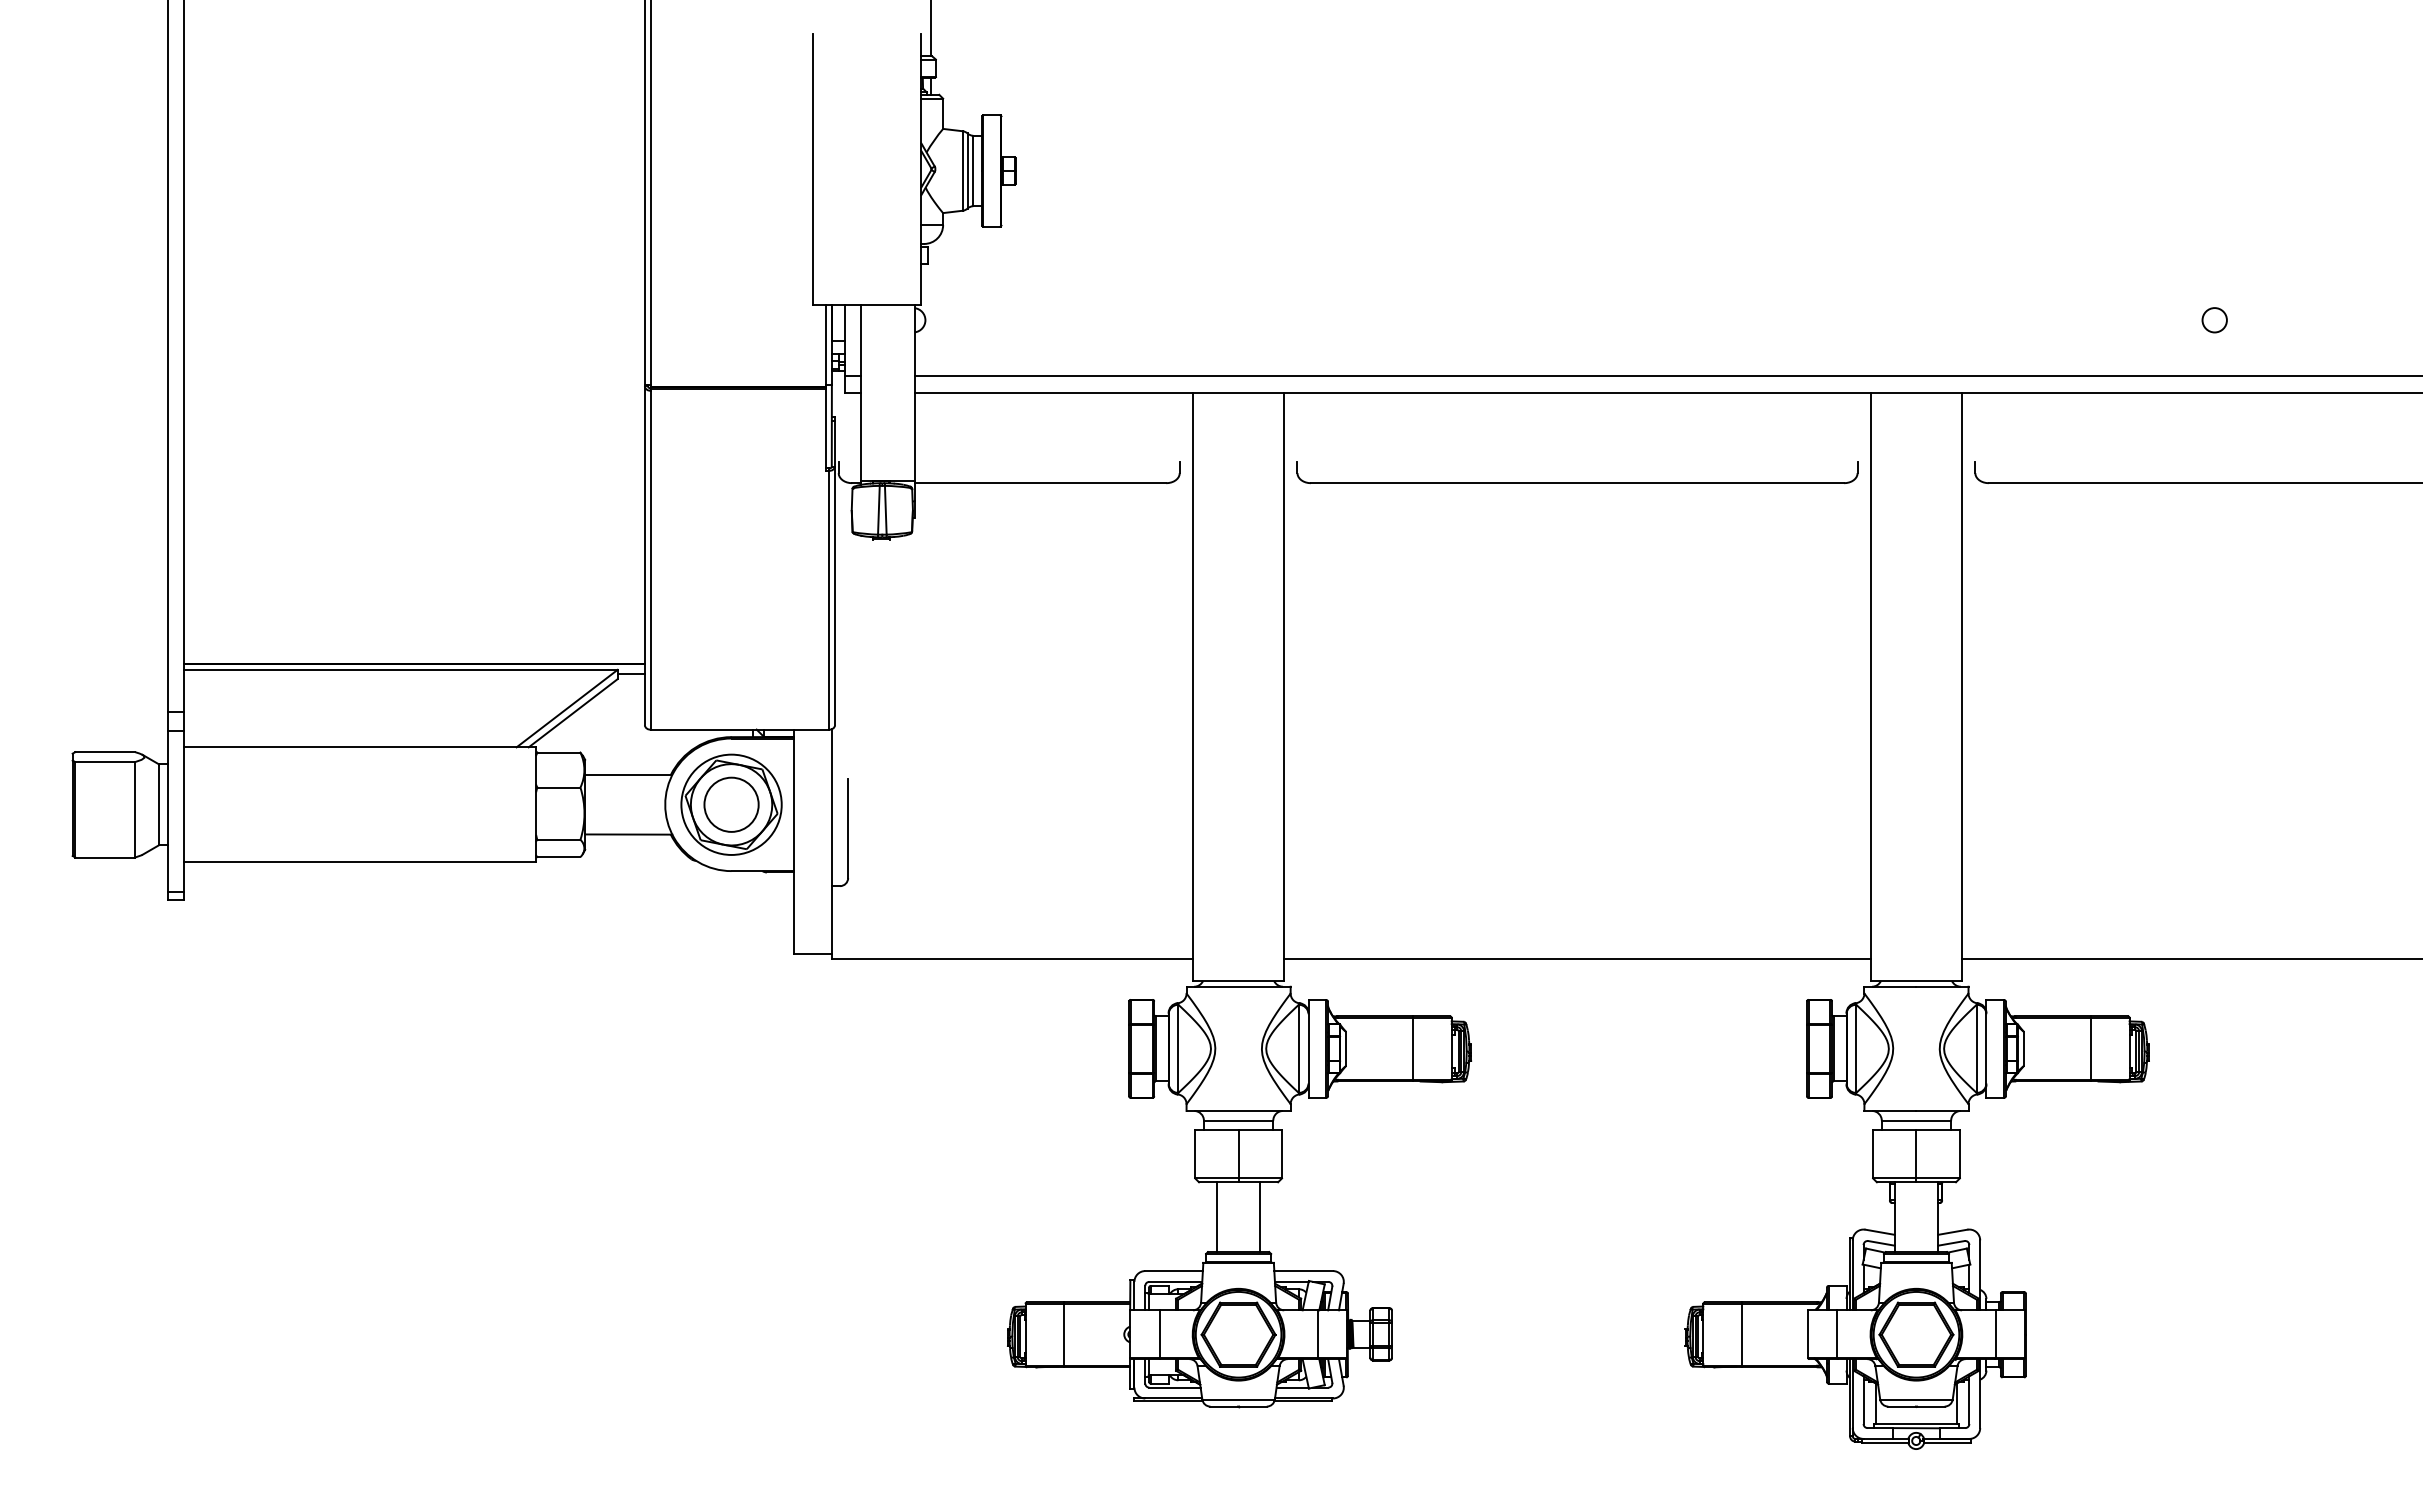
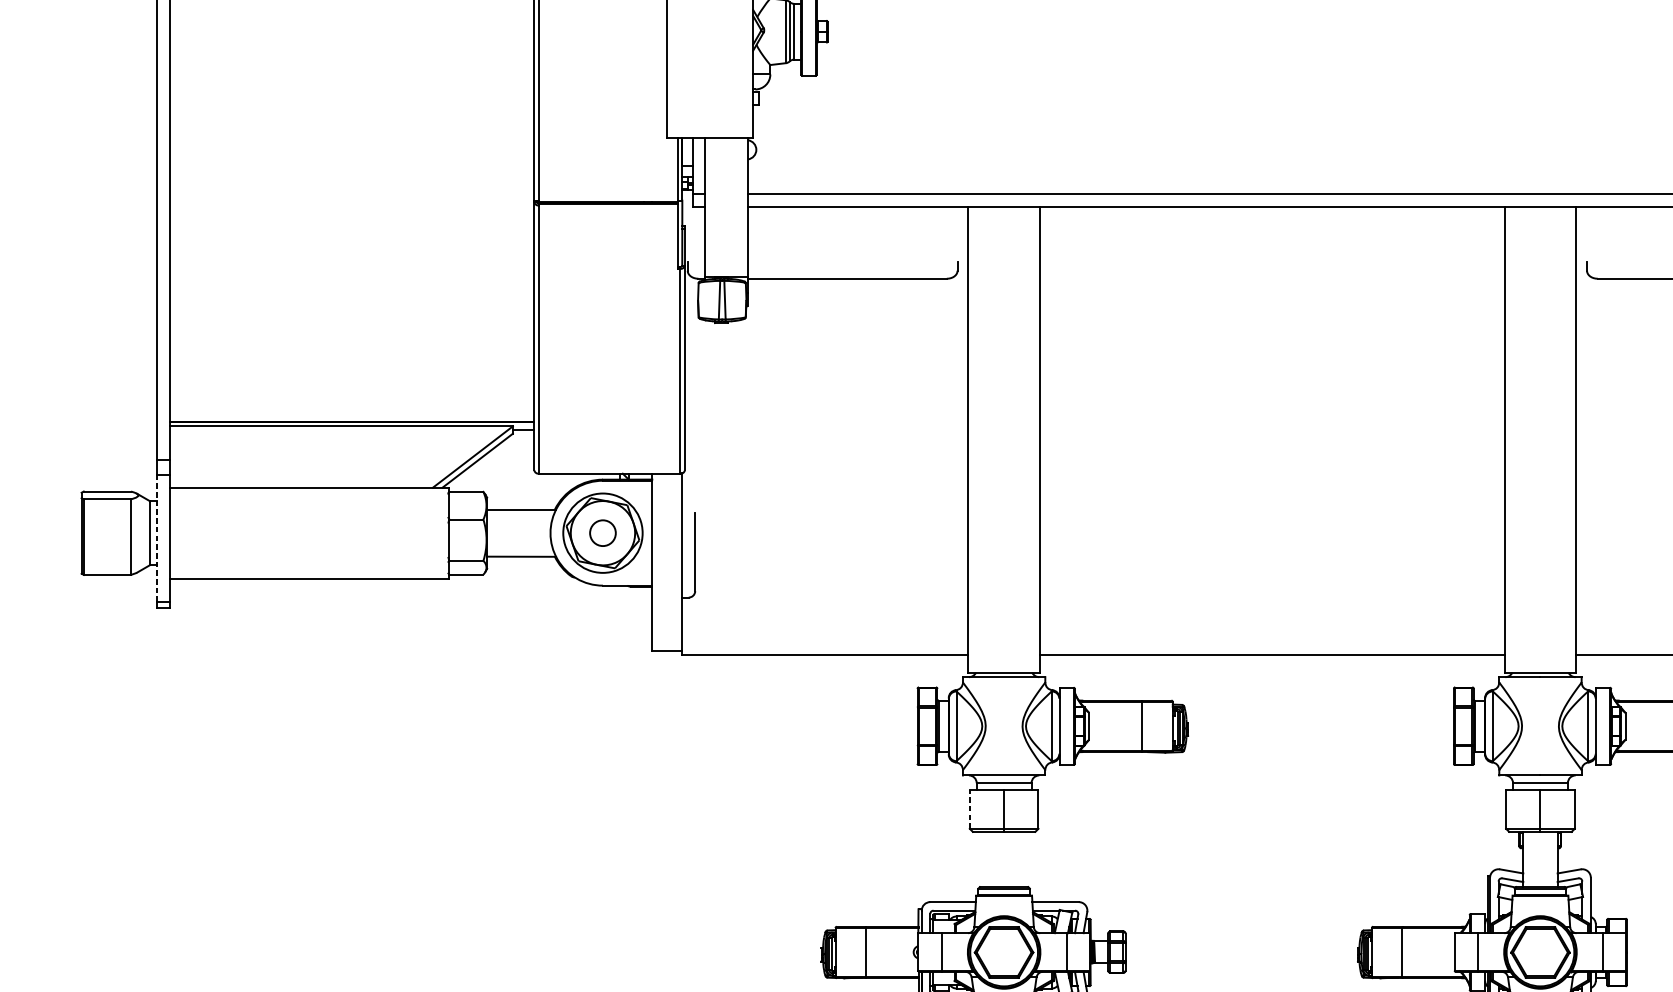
part: (1577, 482) -> (1272, 278), removed
circle: (731, 804) -> (602, 532), size x0.6
line: (167, 811) -> (156, 538), solid -> dashed
line: (1195, 1153) -> (970, 809), solid -> dashed
line: (1216, 1217) -> (986, 859), removed
line: (1260, 1217) -> (1021, 859), removed

